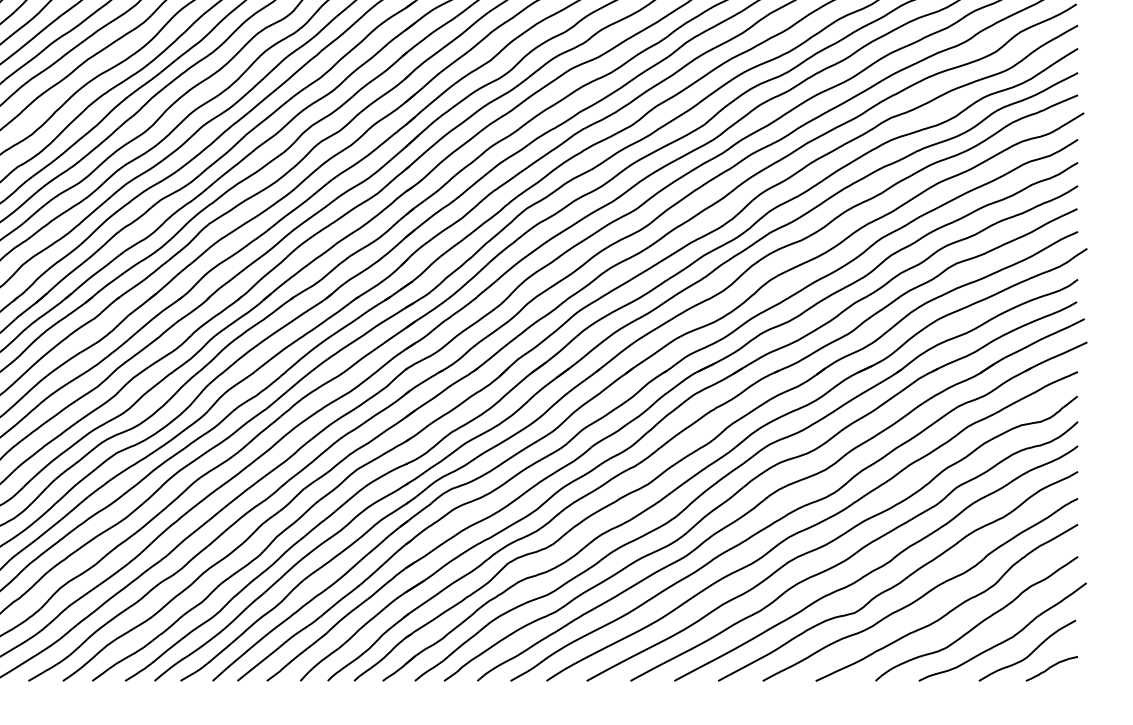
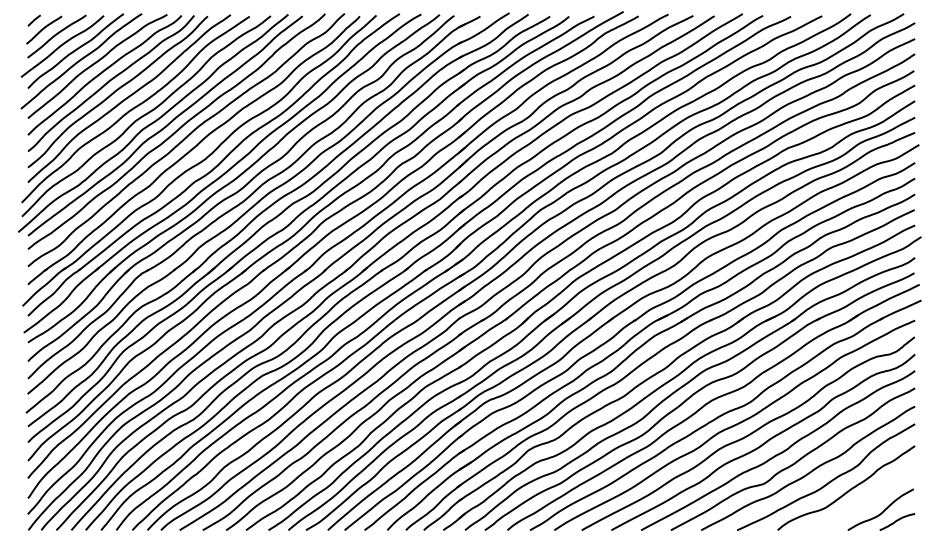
curve: (1006, 638) -> (866, 501), removed

